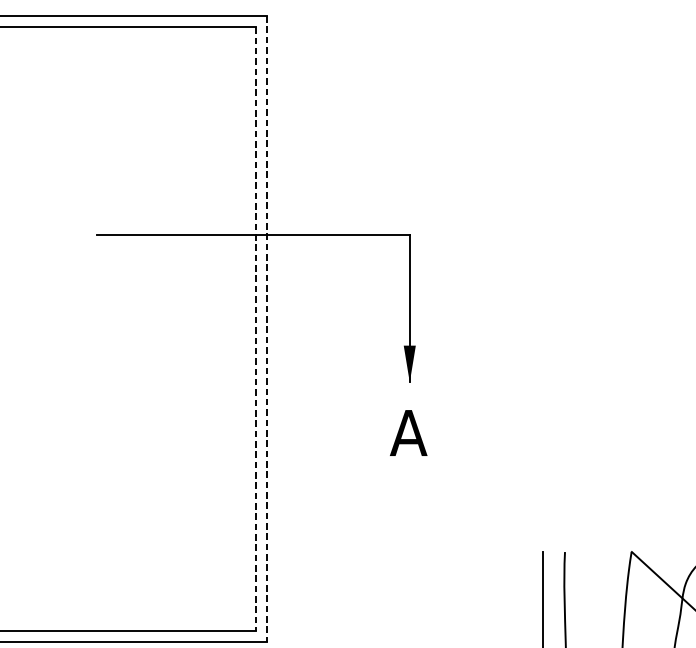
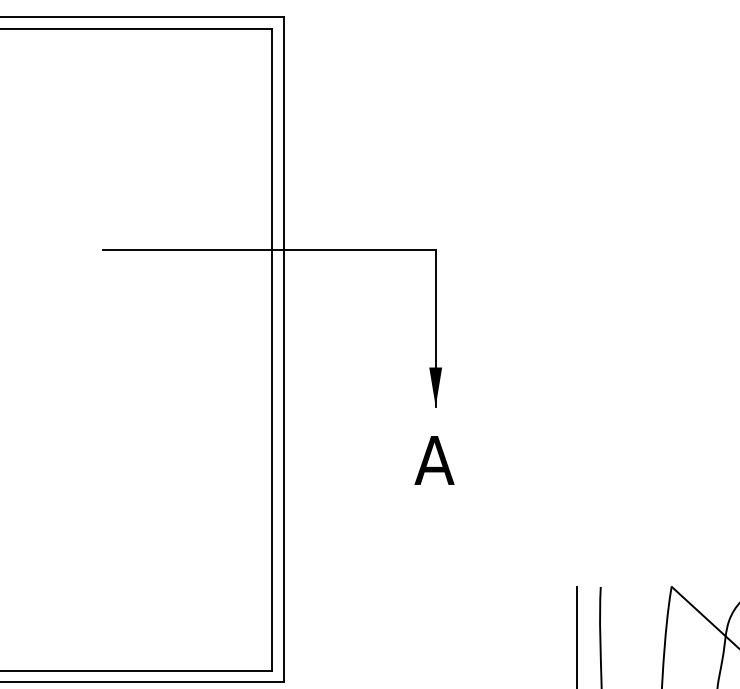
line: (255, 328) -> (271, 349), dashed -> solid
line: (266, 328) -> (283, 349), dashed -> solid

